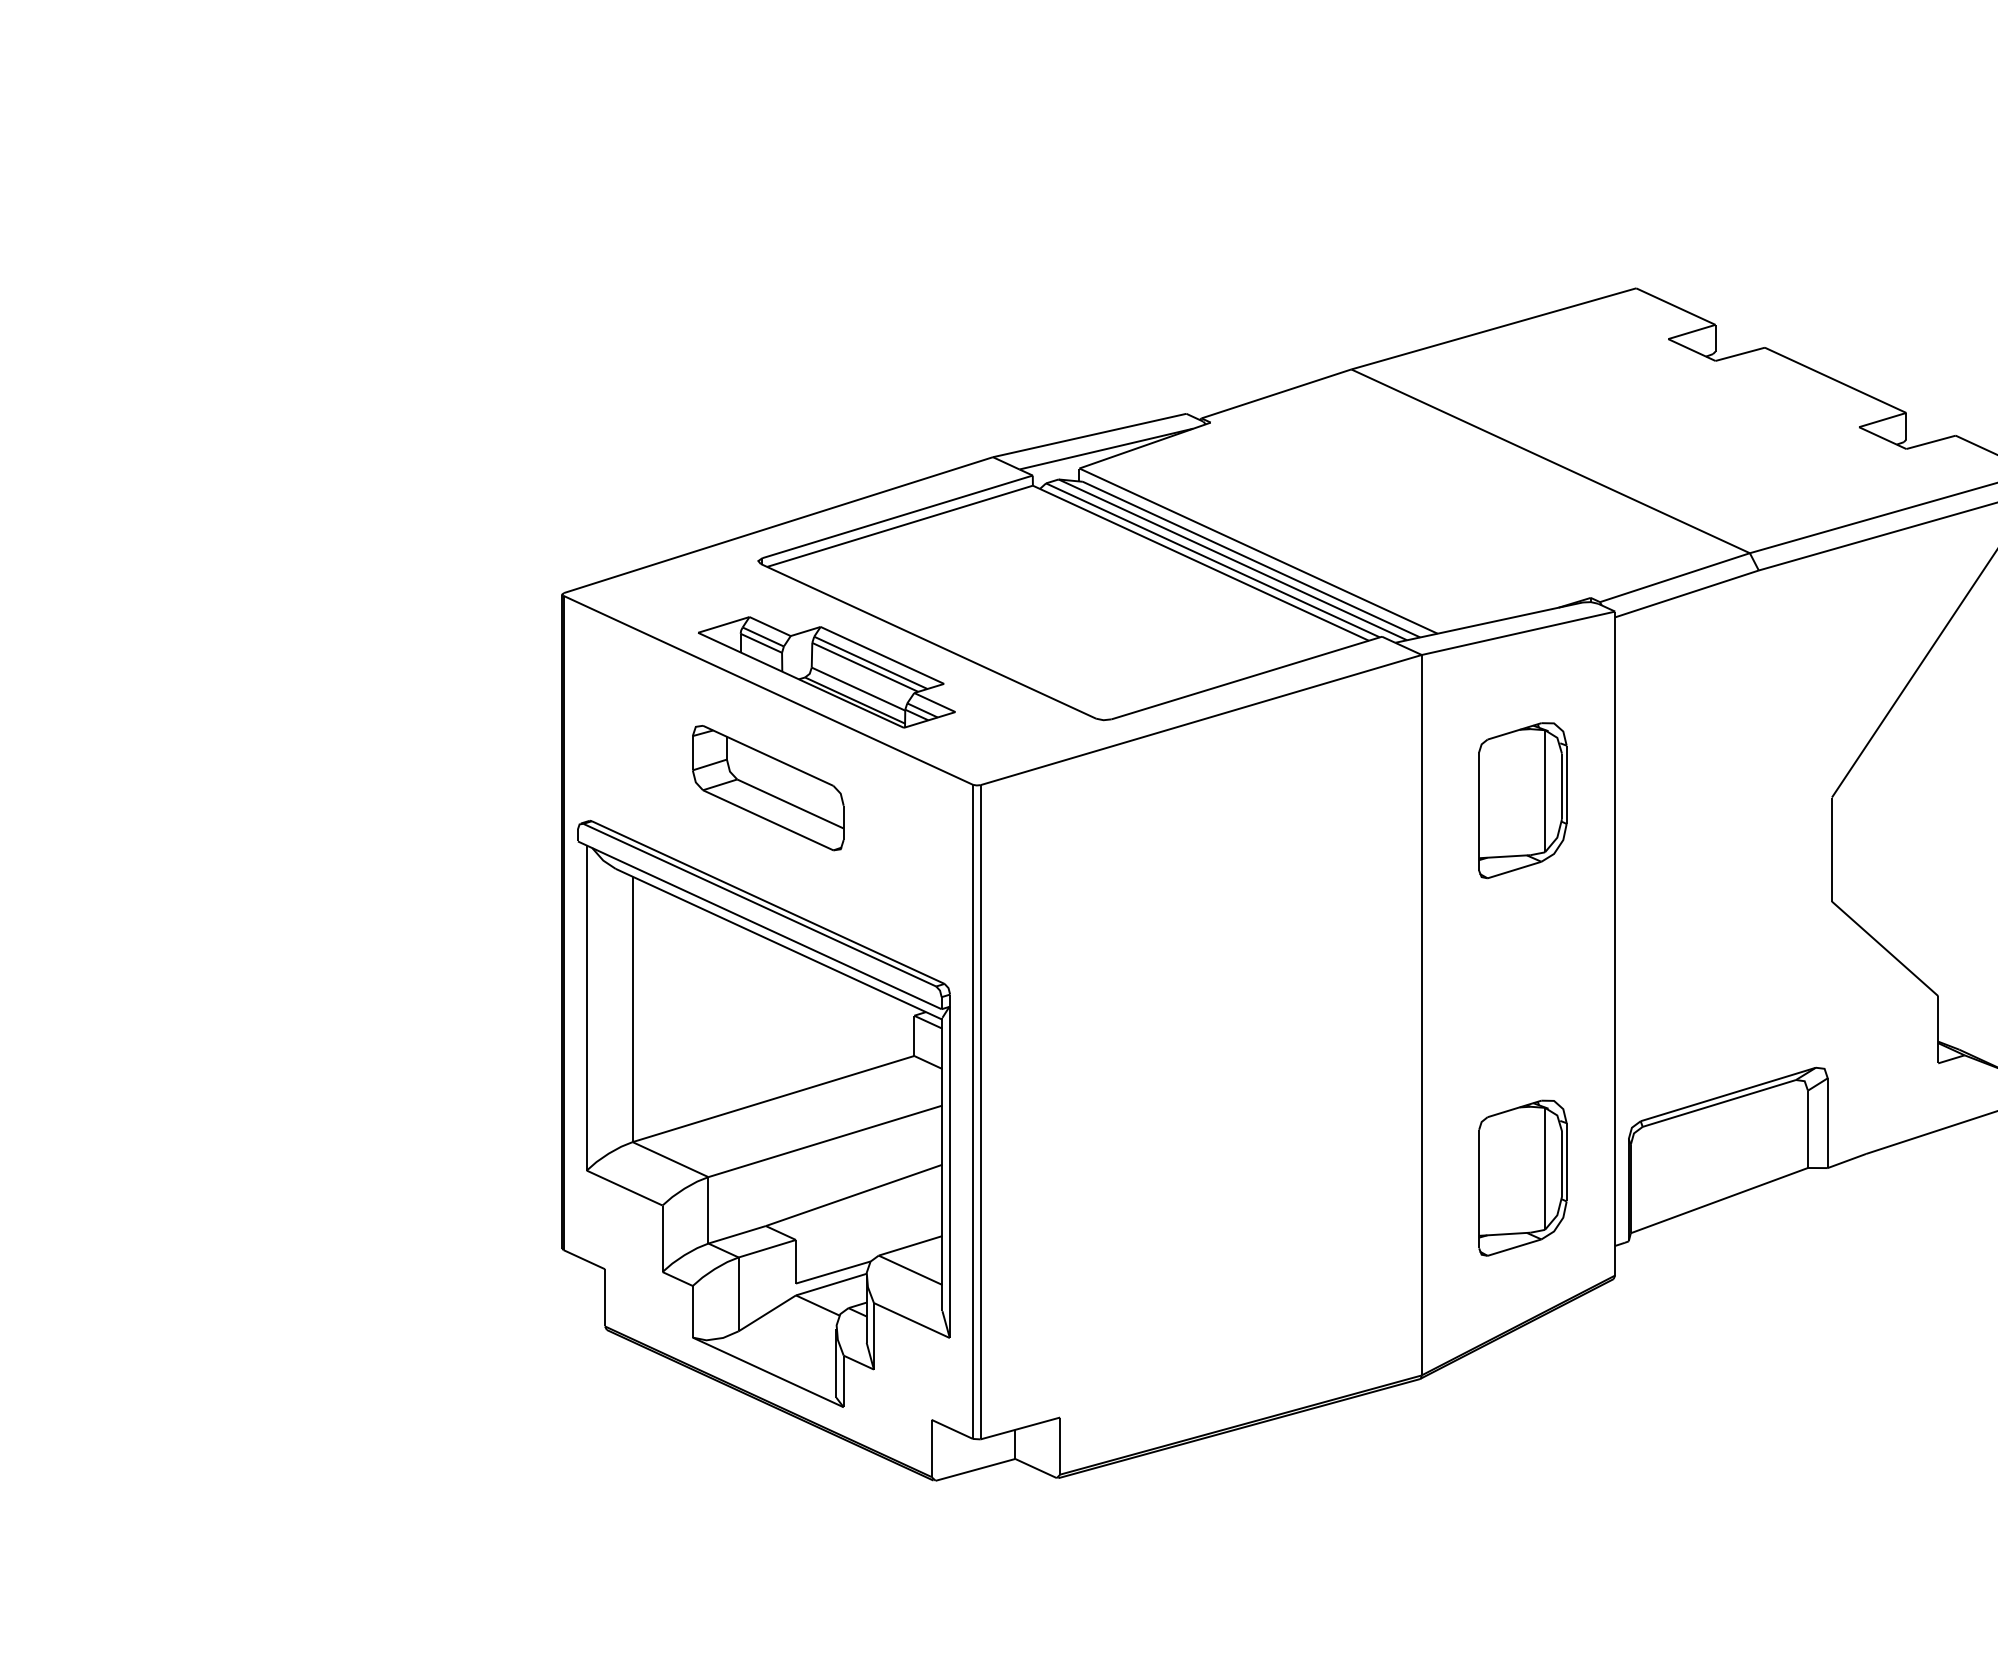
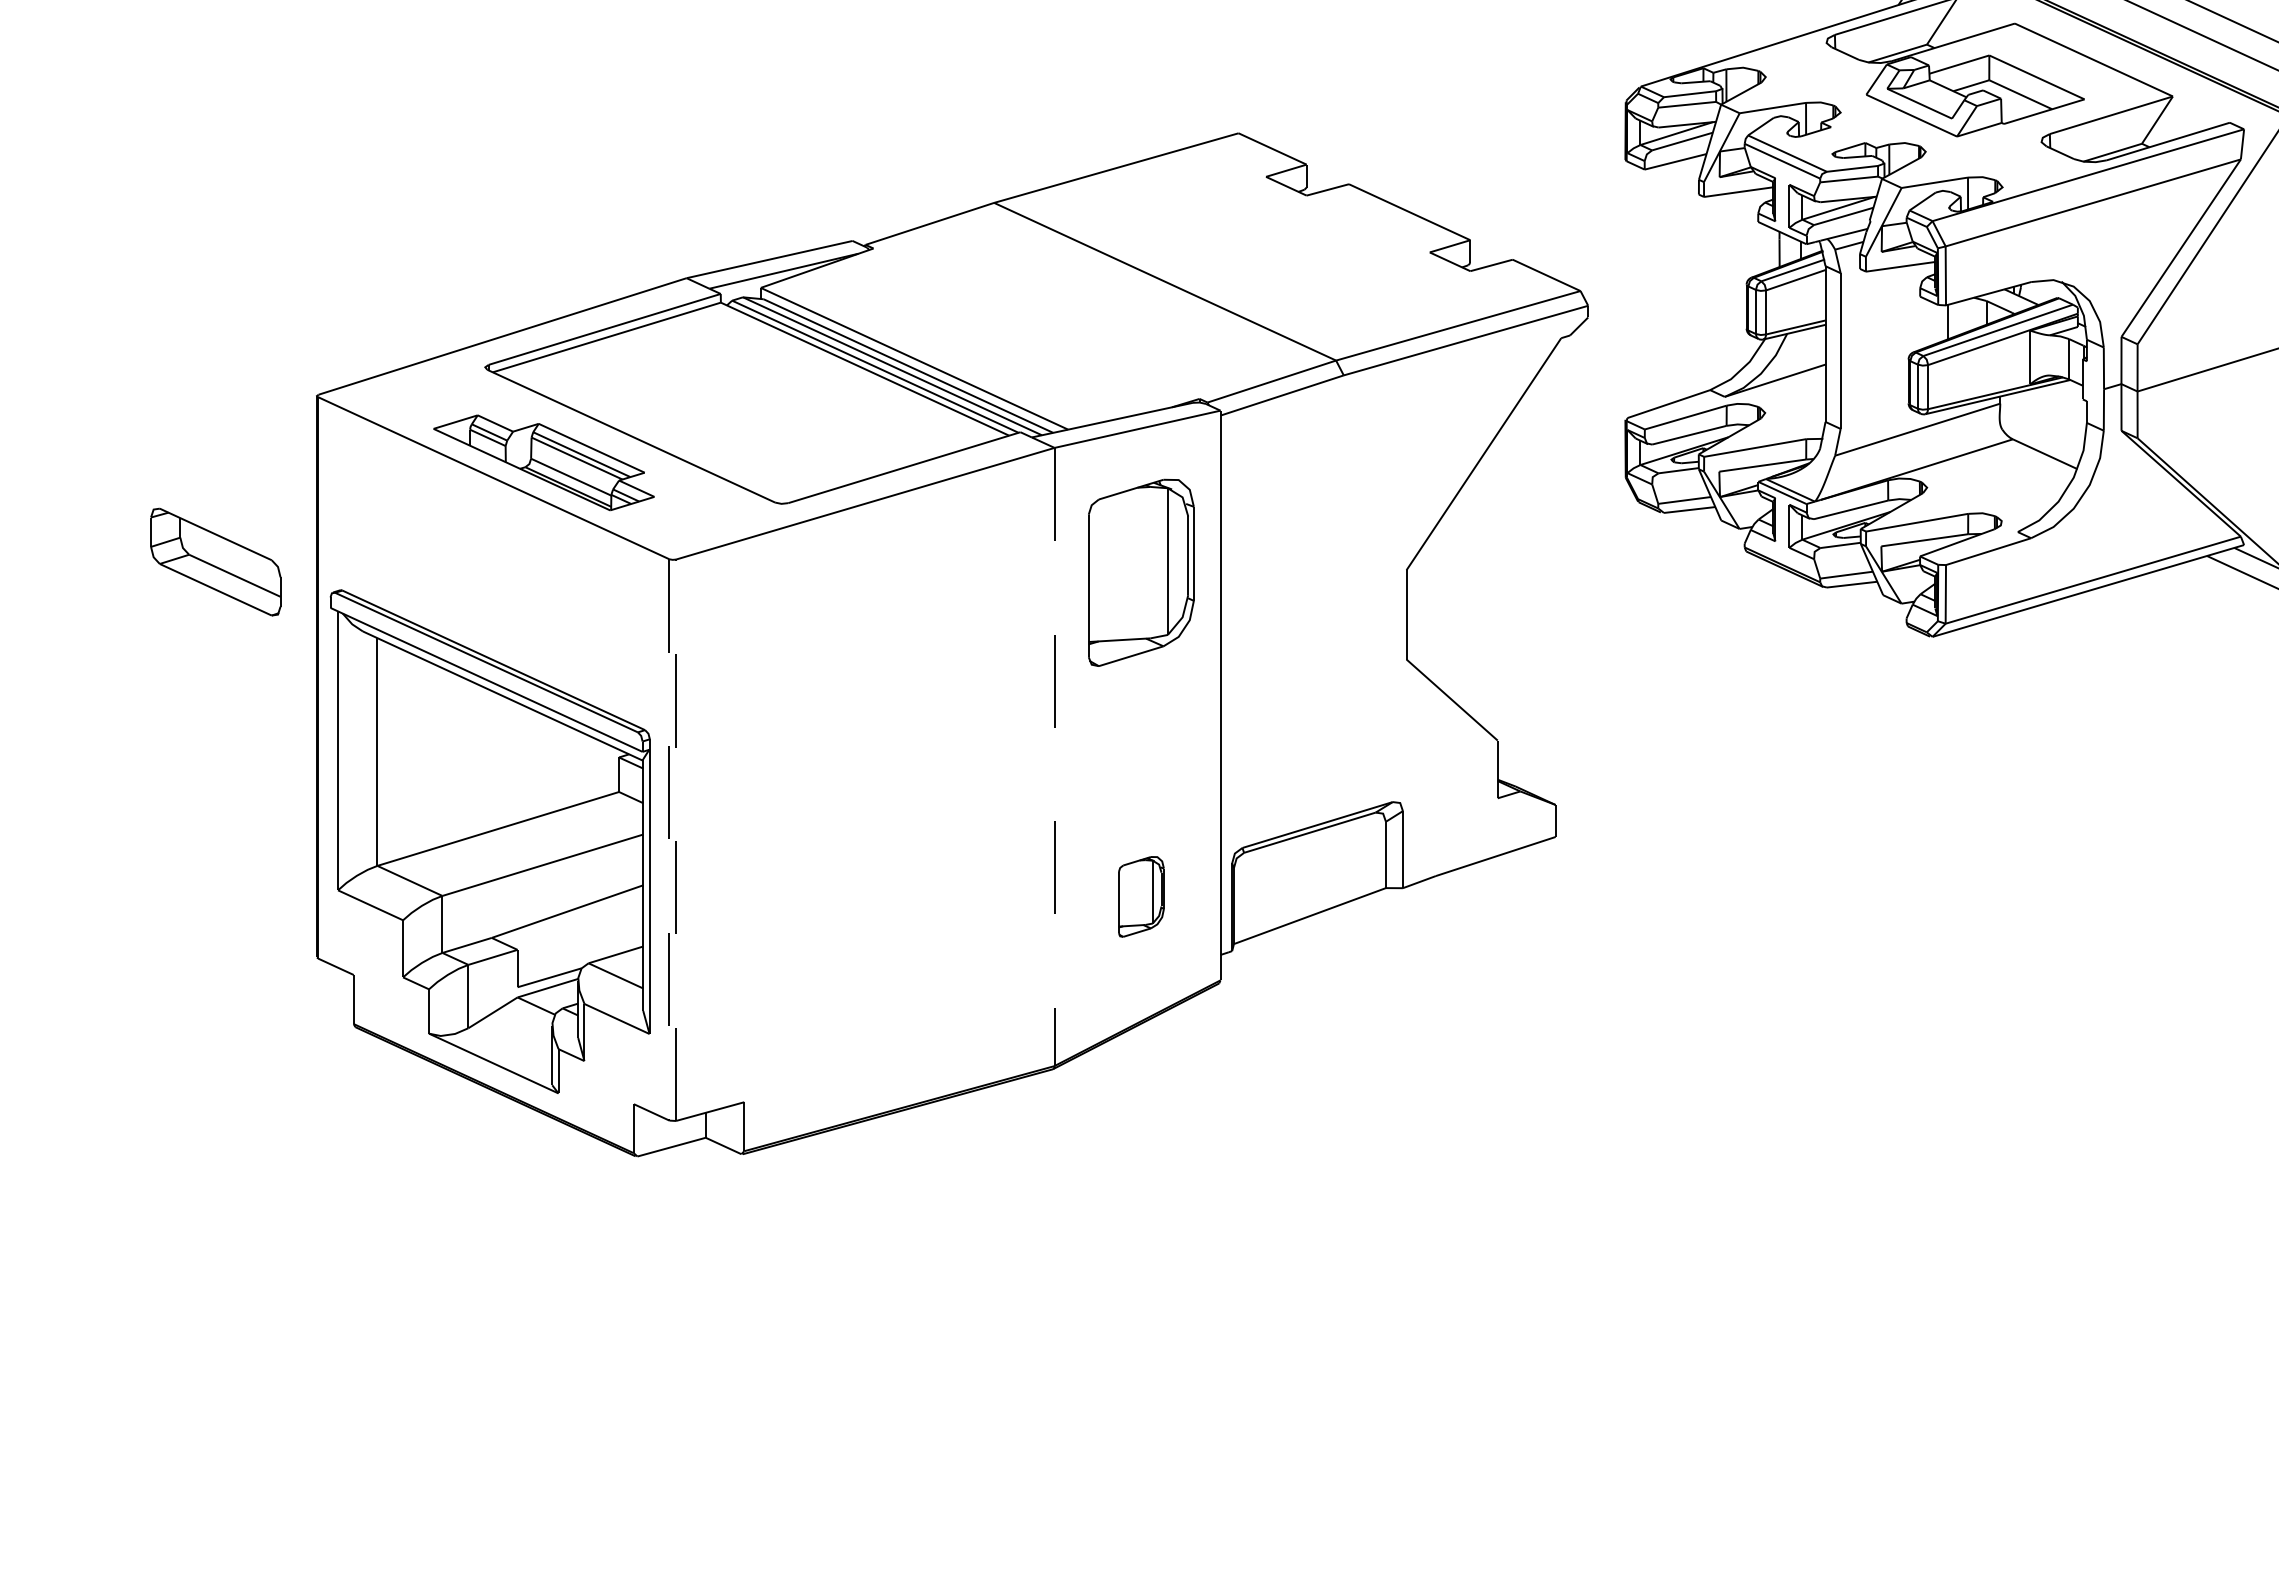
part: (767, 787) -> (215, 561), moved
part: (1523, 800) -> (1141, 572), size x1.4
line: (1421, 1015) -> (1054, 757), solid -> dashed
line: (973, 1111) -> (669, 839), solid -> dashed
line: (981, 1112) -> (676, 840), solid -> dashed
part: (1523, 1177) -> (1141, 896), size x0.6

